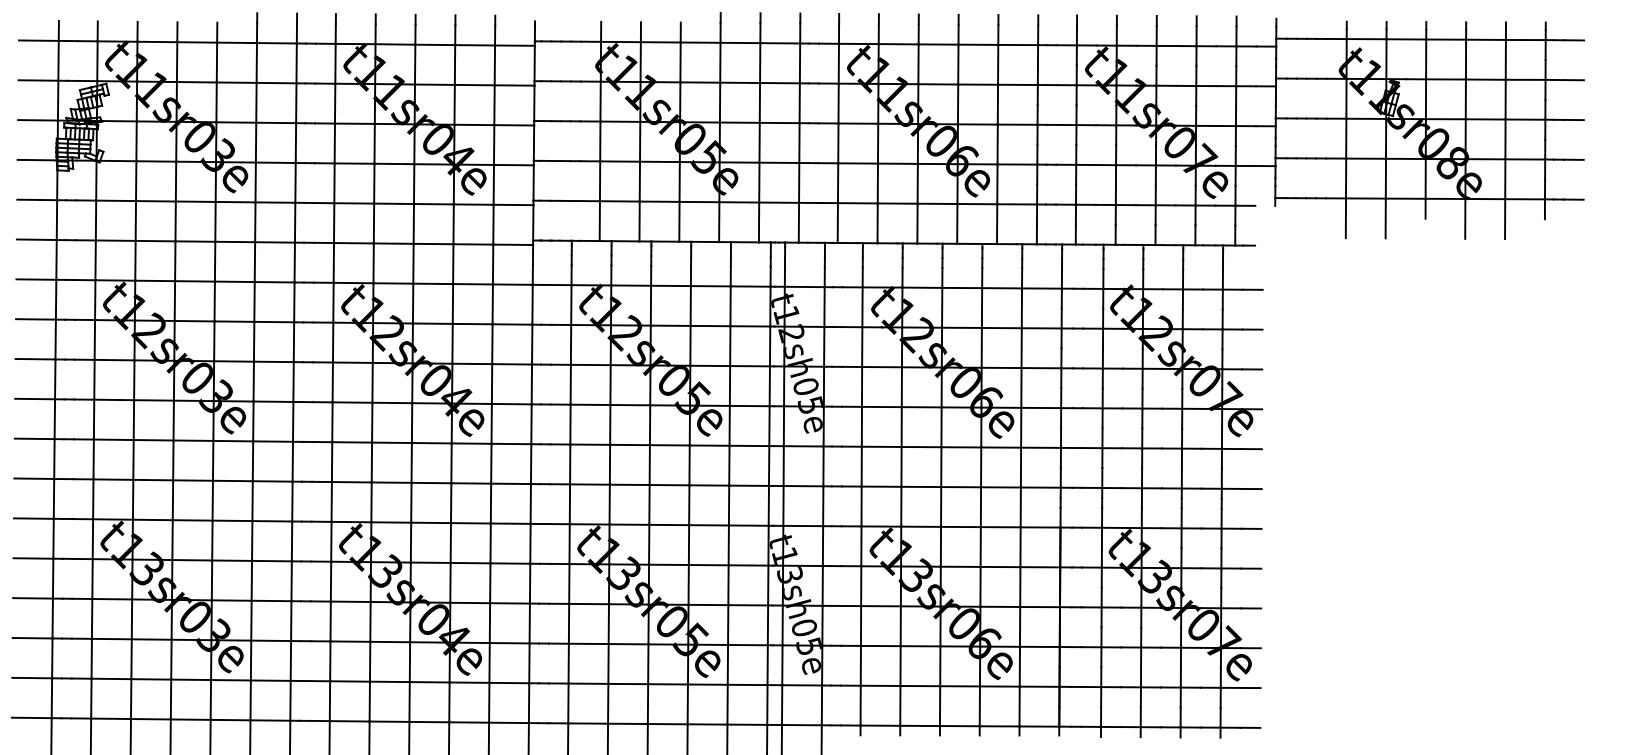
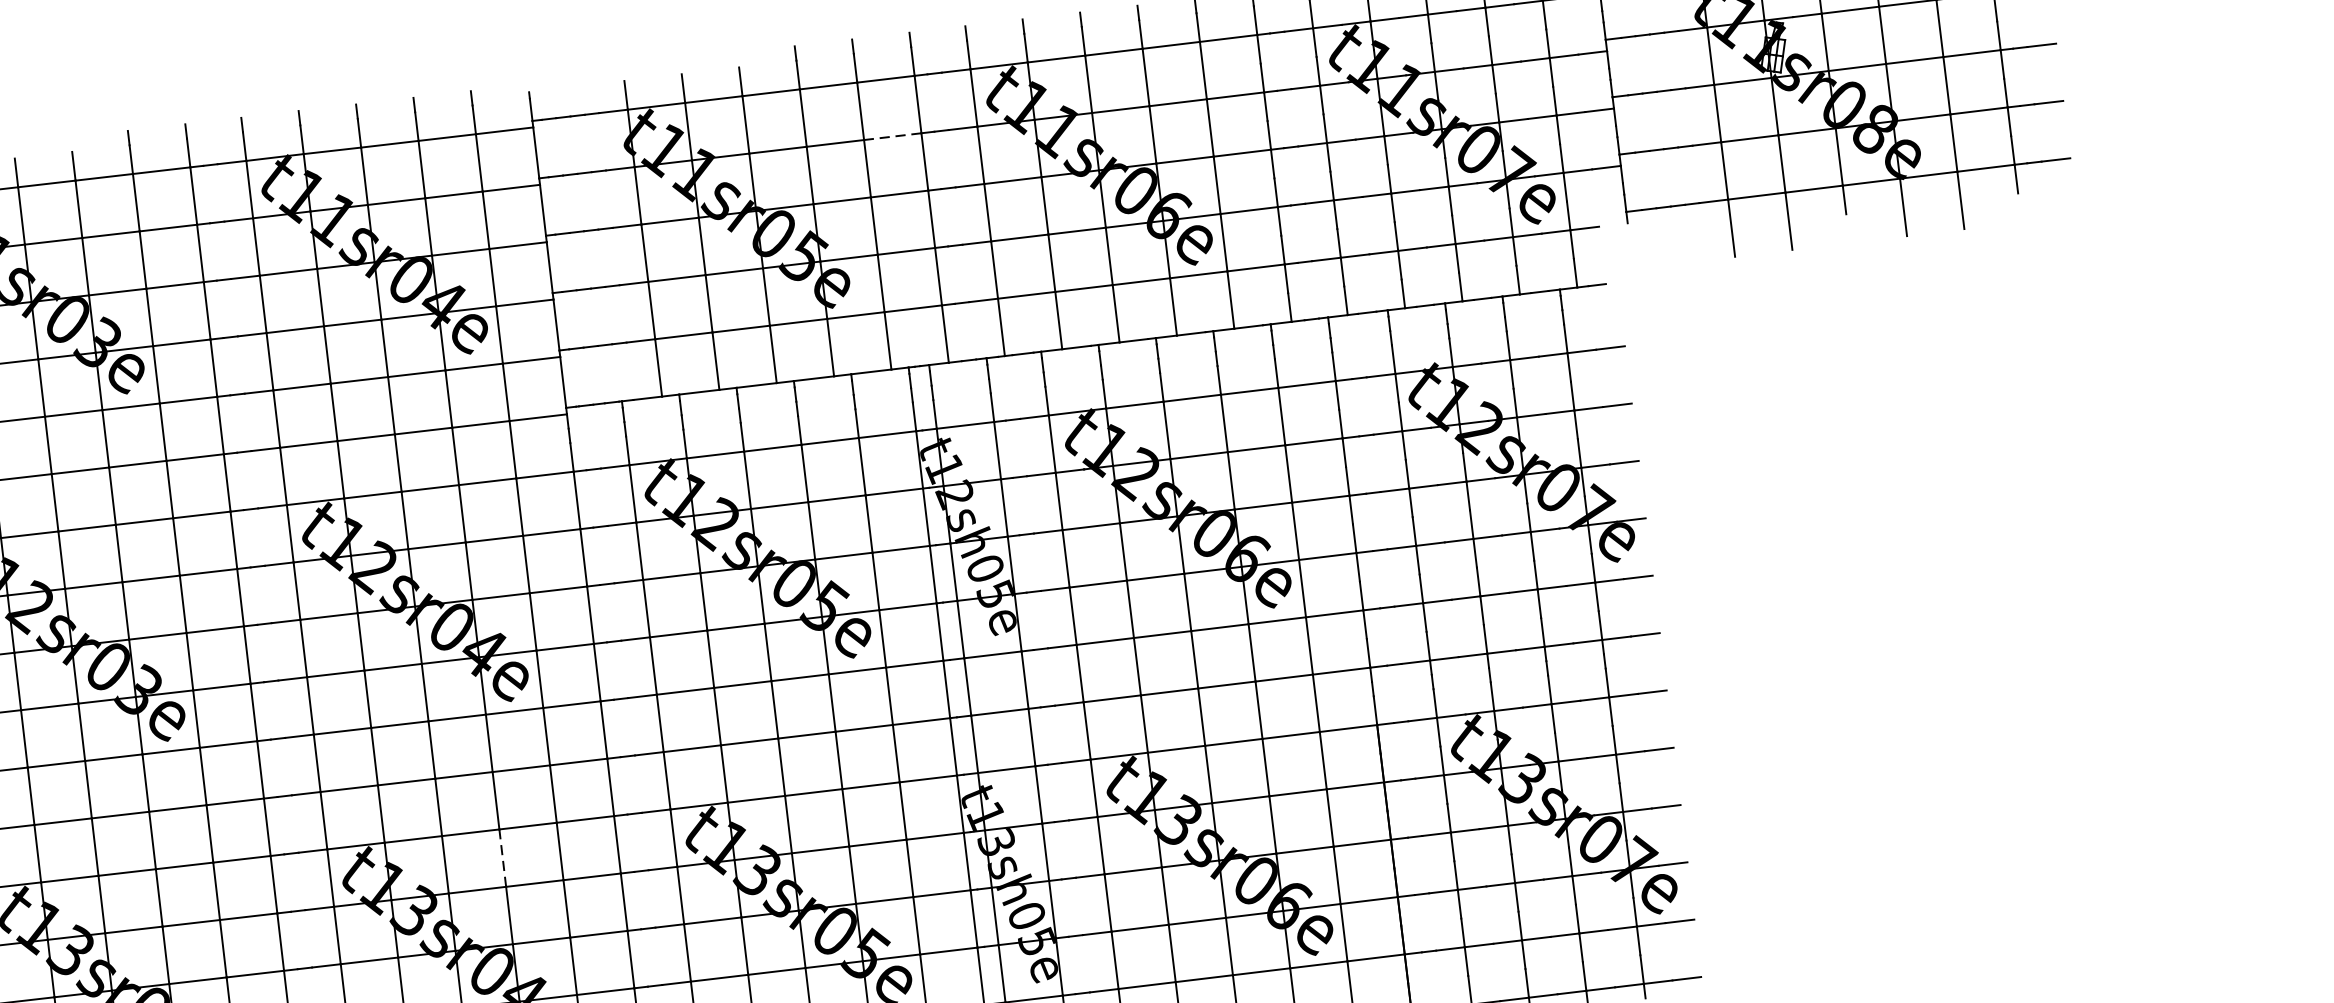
line: (779, 83) -> (892, 137), solid -> dashed
line: (450, 543) -> (502, 858), solid -> dashed

